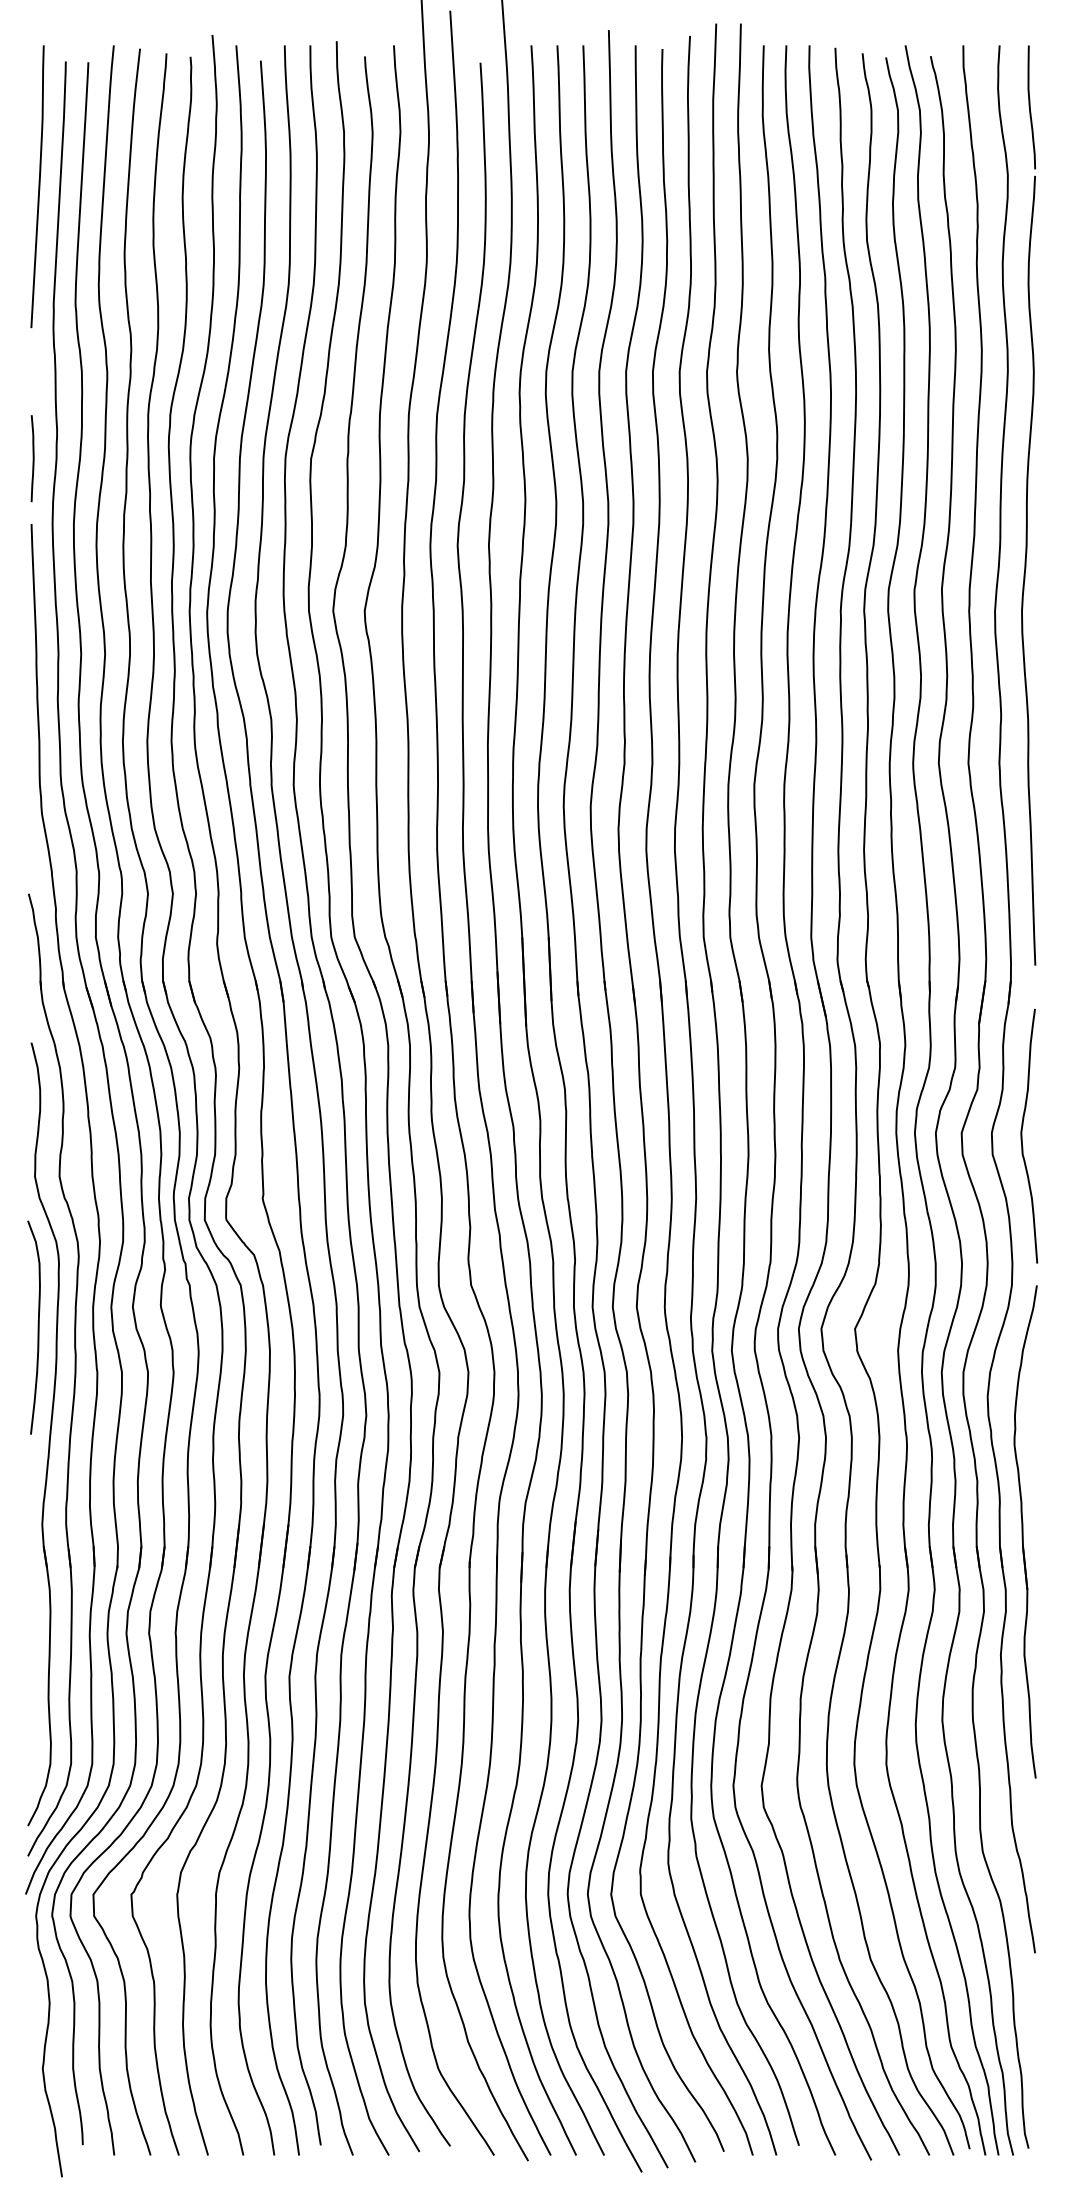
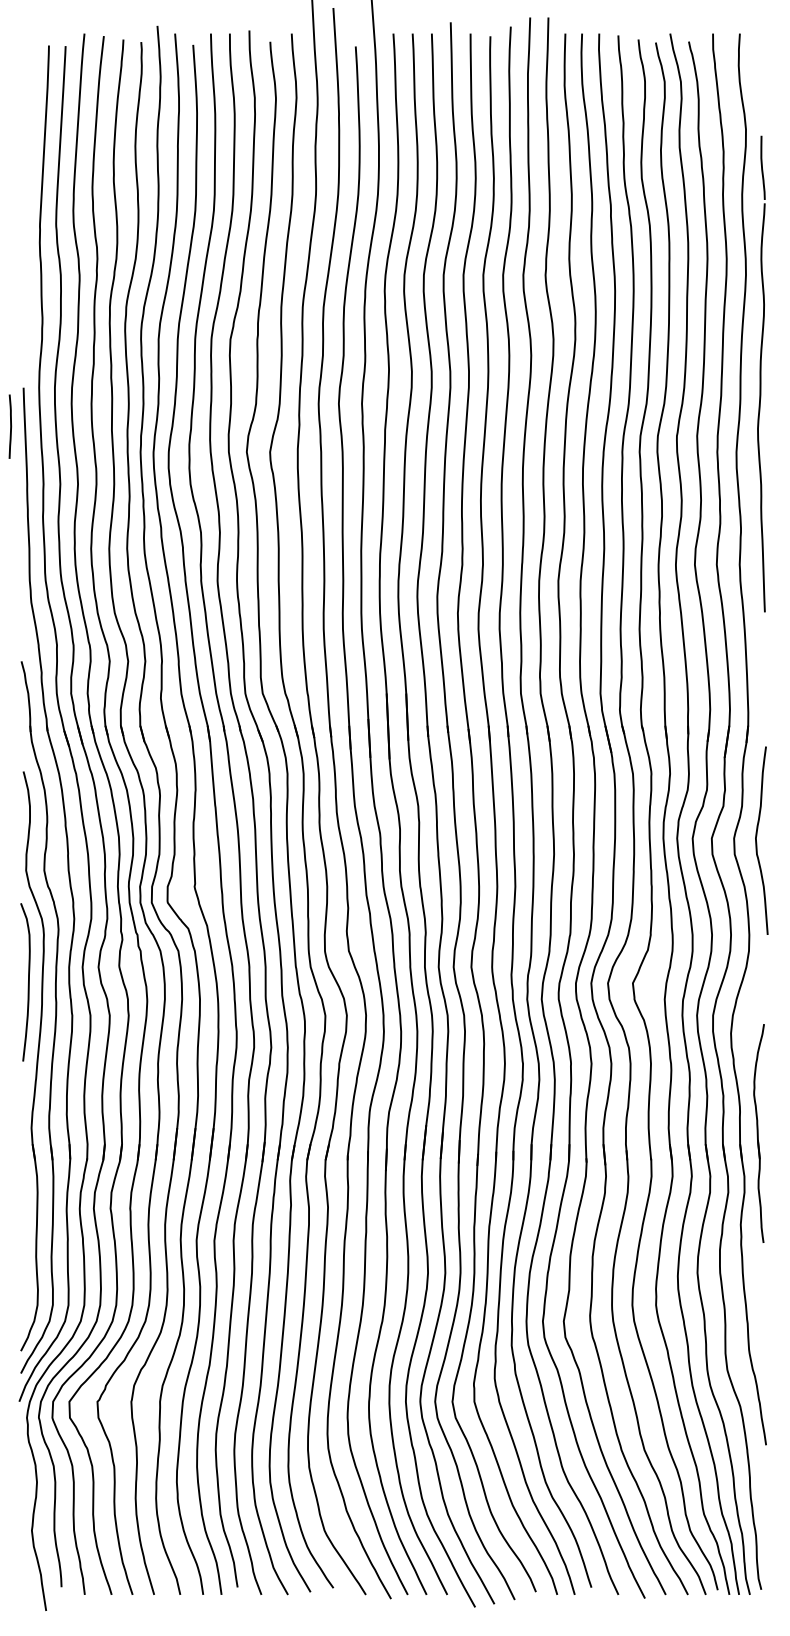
curve: (38, 186) -> (28, 138), removed
curve: (32, 458) -> (10, 426), moved
part: (1028, 505) -> (761, 374), size x0.7
part: (1025, 1531) -> (759, 1133), size x0.6

